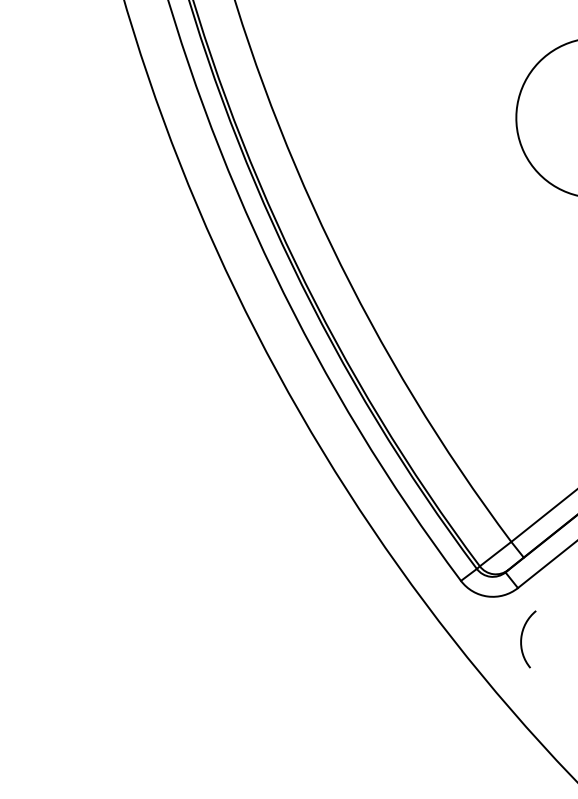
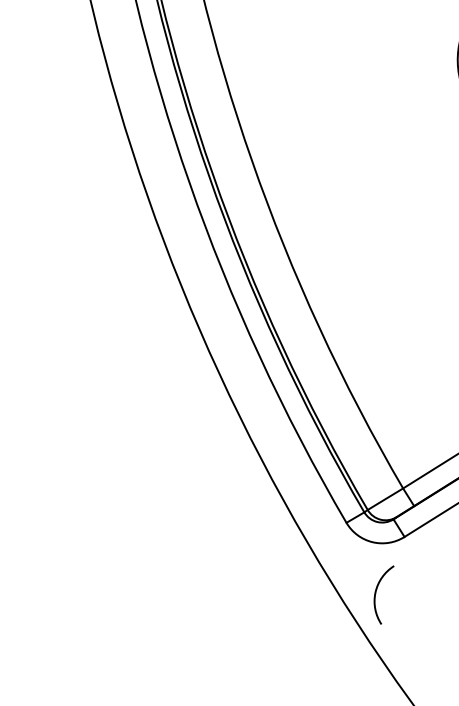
curve: (522, 639) -> (376, 593), moved

